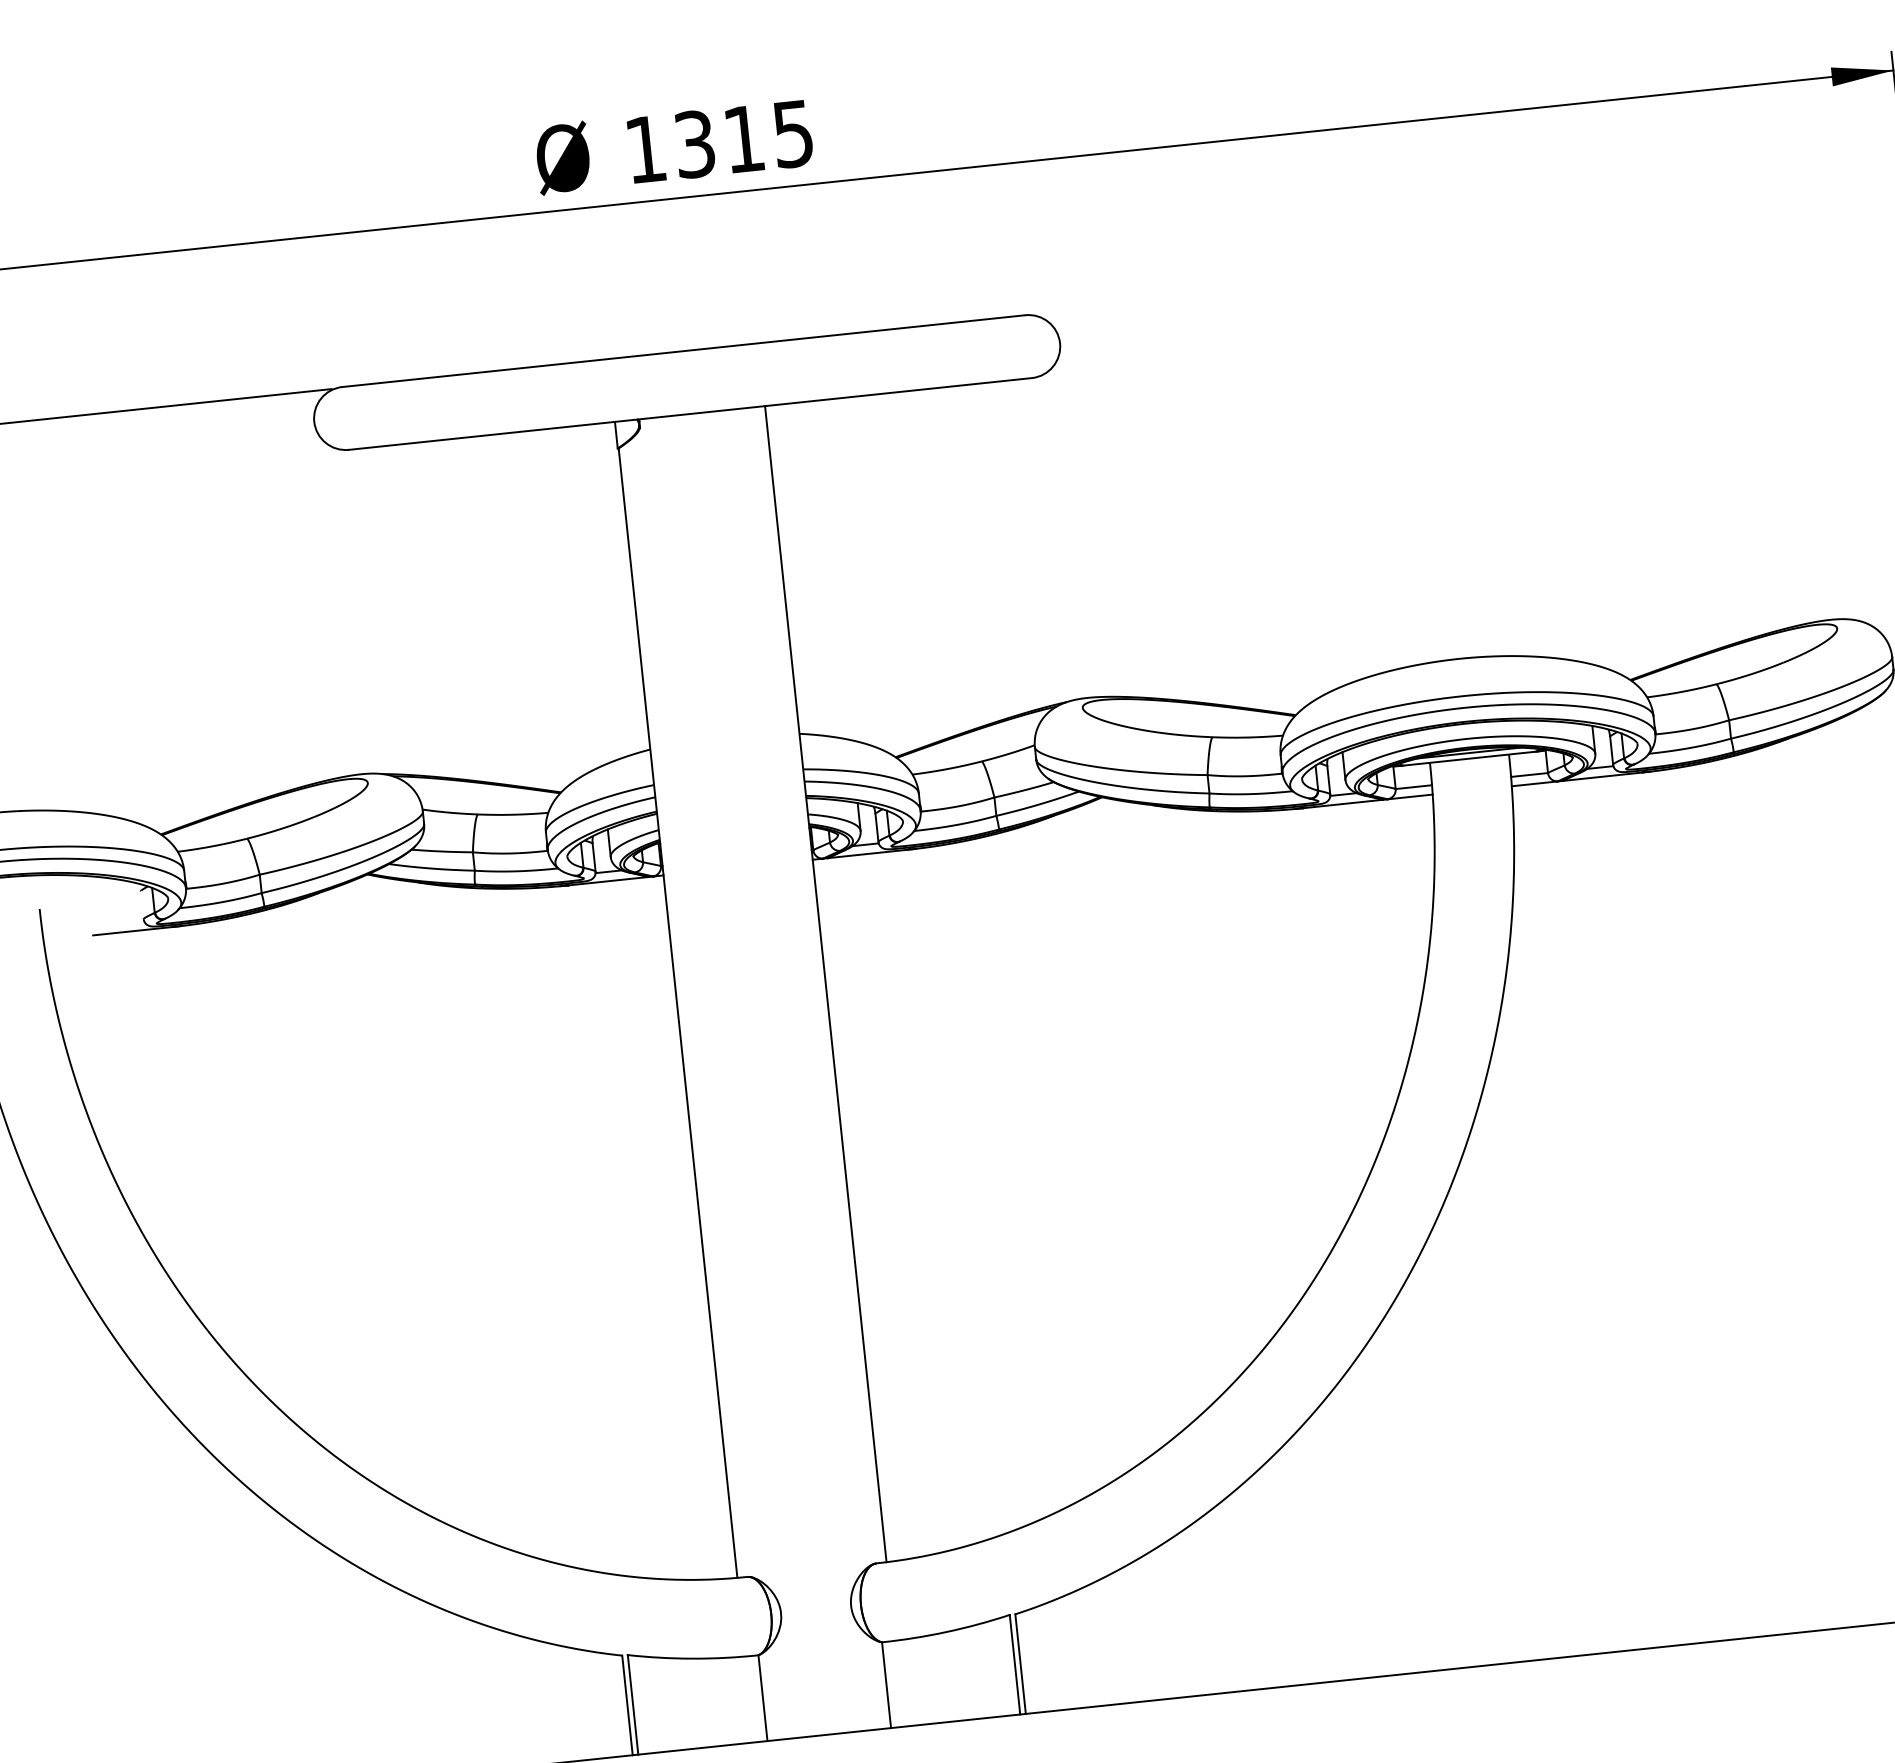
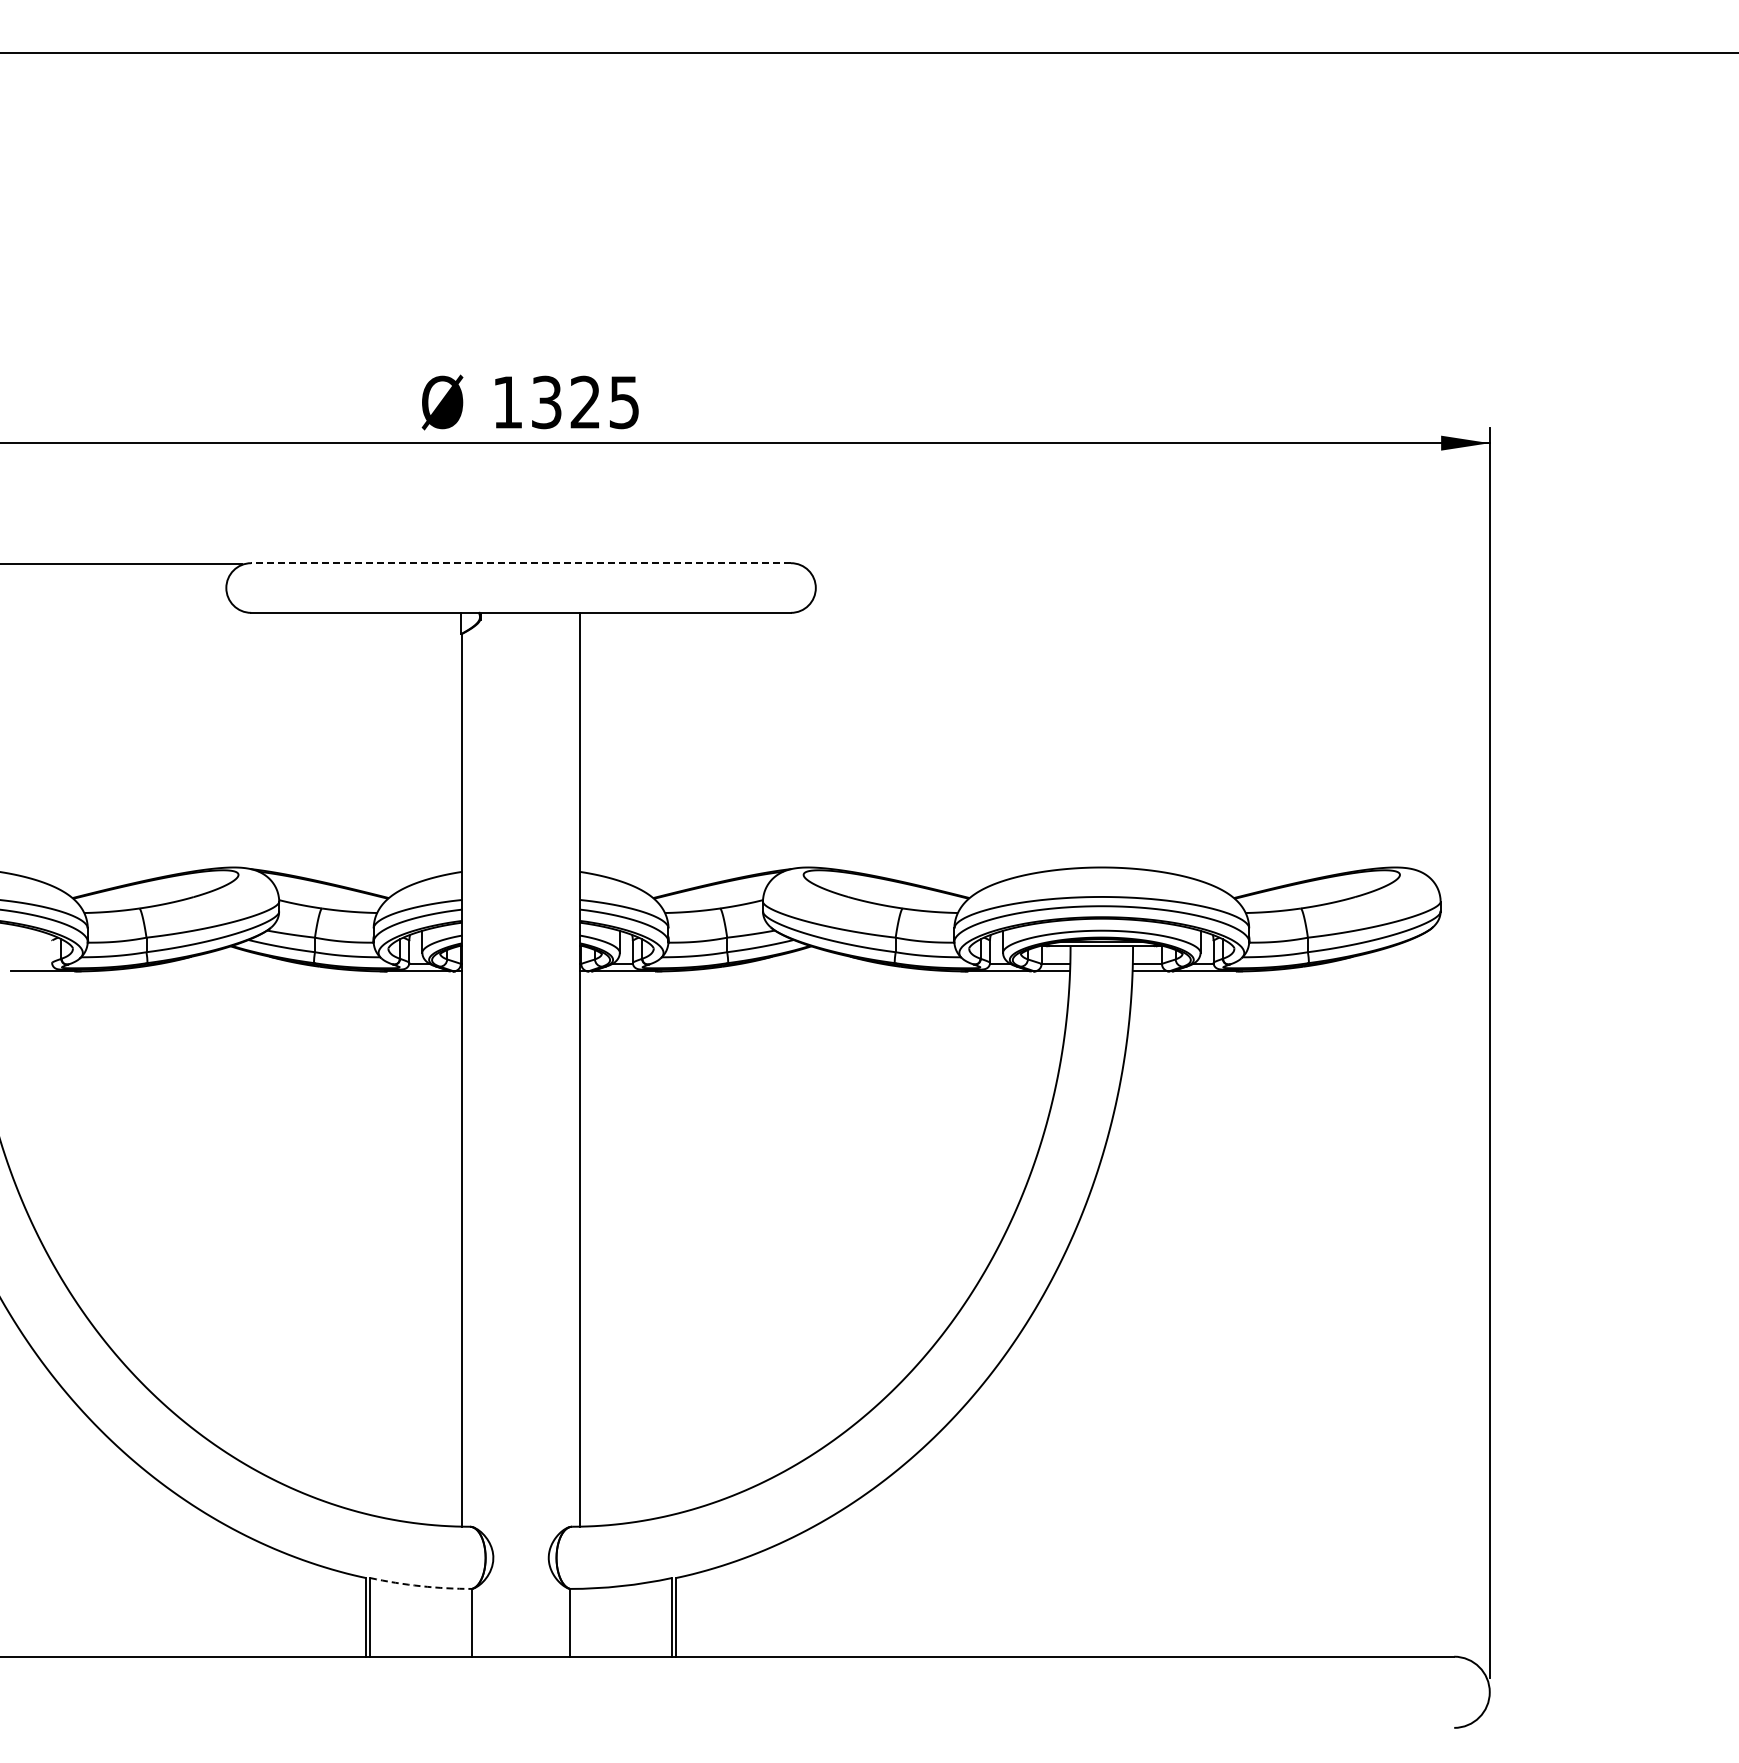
text: (742, 138) -> (584, 401), 1315 -> 1325
line: (684, 351) -> (521, 563), solid -> dashed
arc: (692, 1659) -> (420, 1586), solid -> dashed

